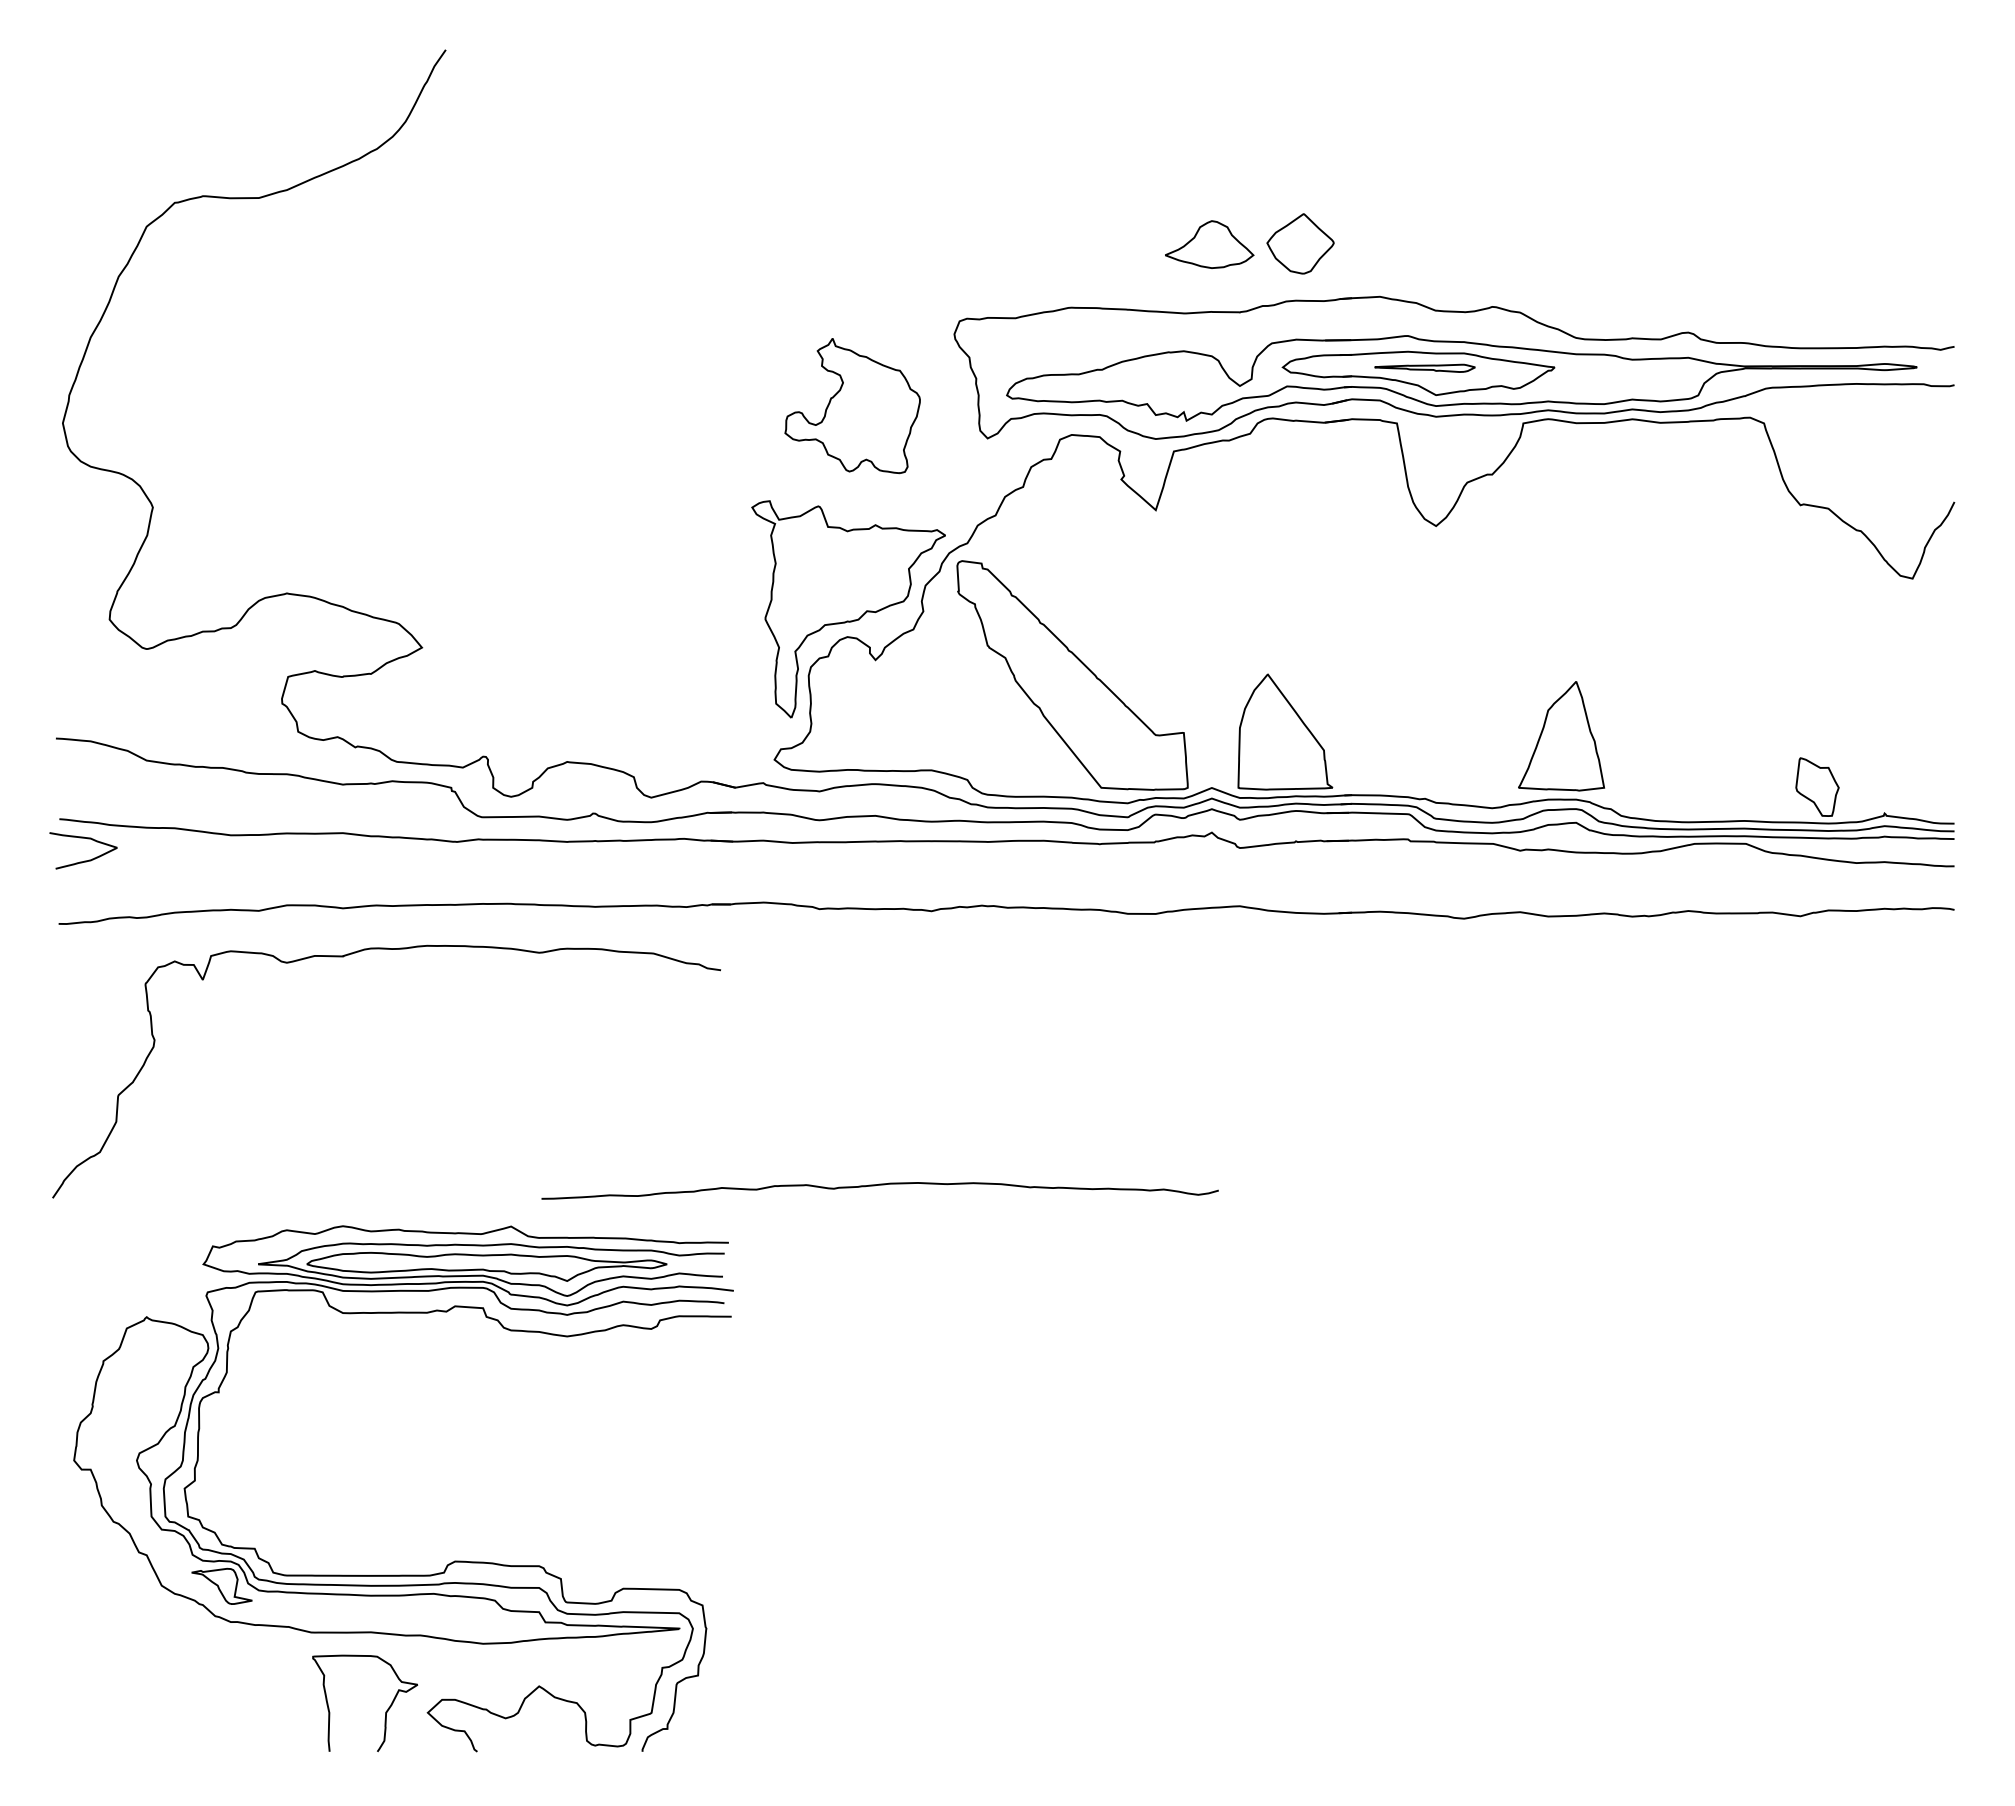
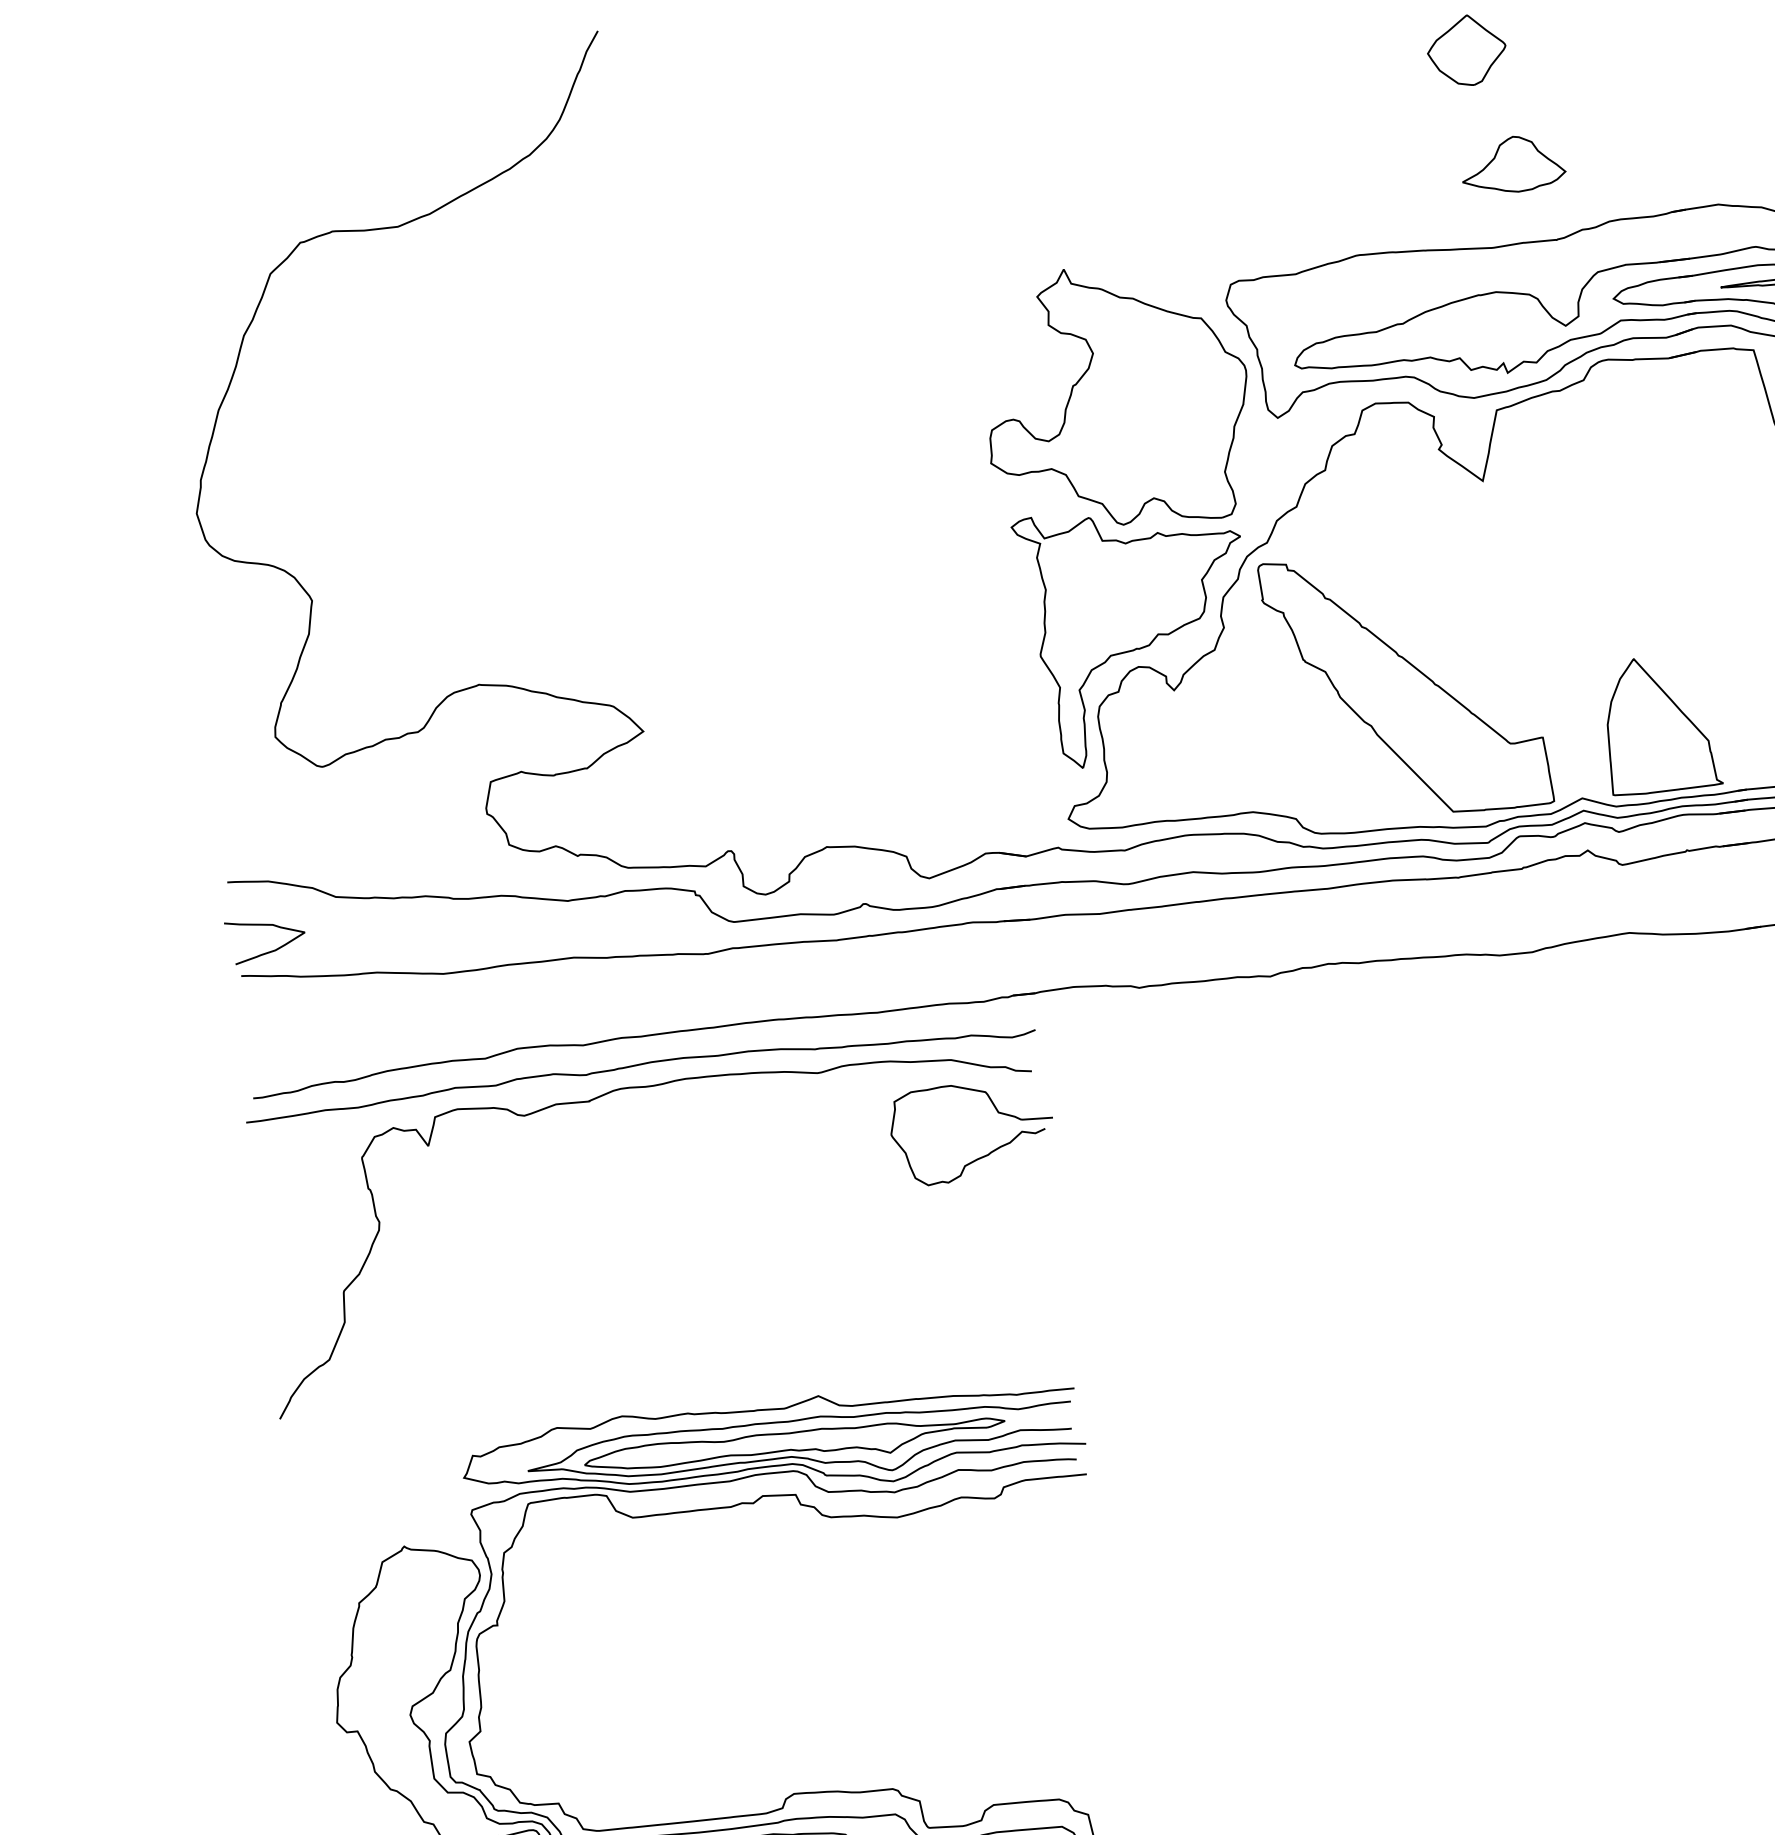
part: (1300, 243) -> (1466, 50), moved
part: (852, 405) -> (1116, 396), size x1.67
curve: (84, 860) -> (268, 951), moved
curve: (671, 1037) -> (982, 1155), added
curve: (879, 1185) -> (638, 1065), moved

